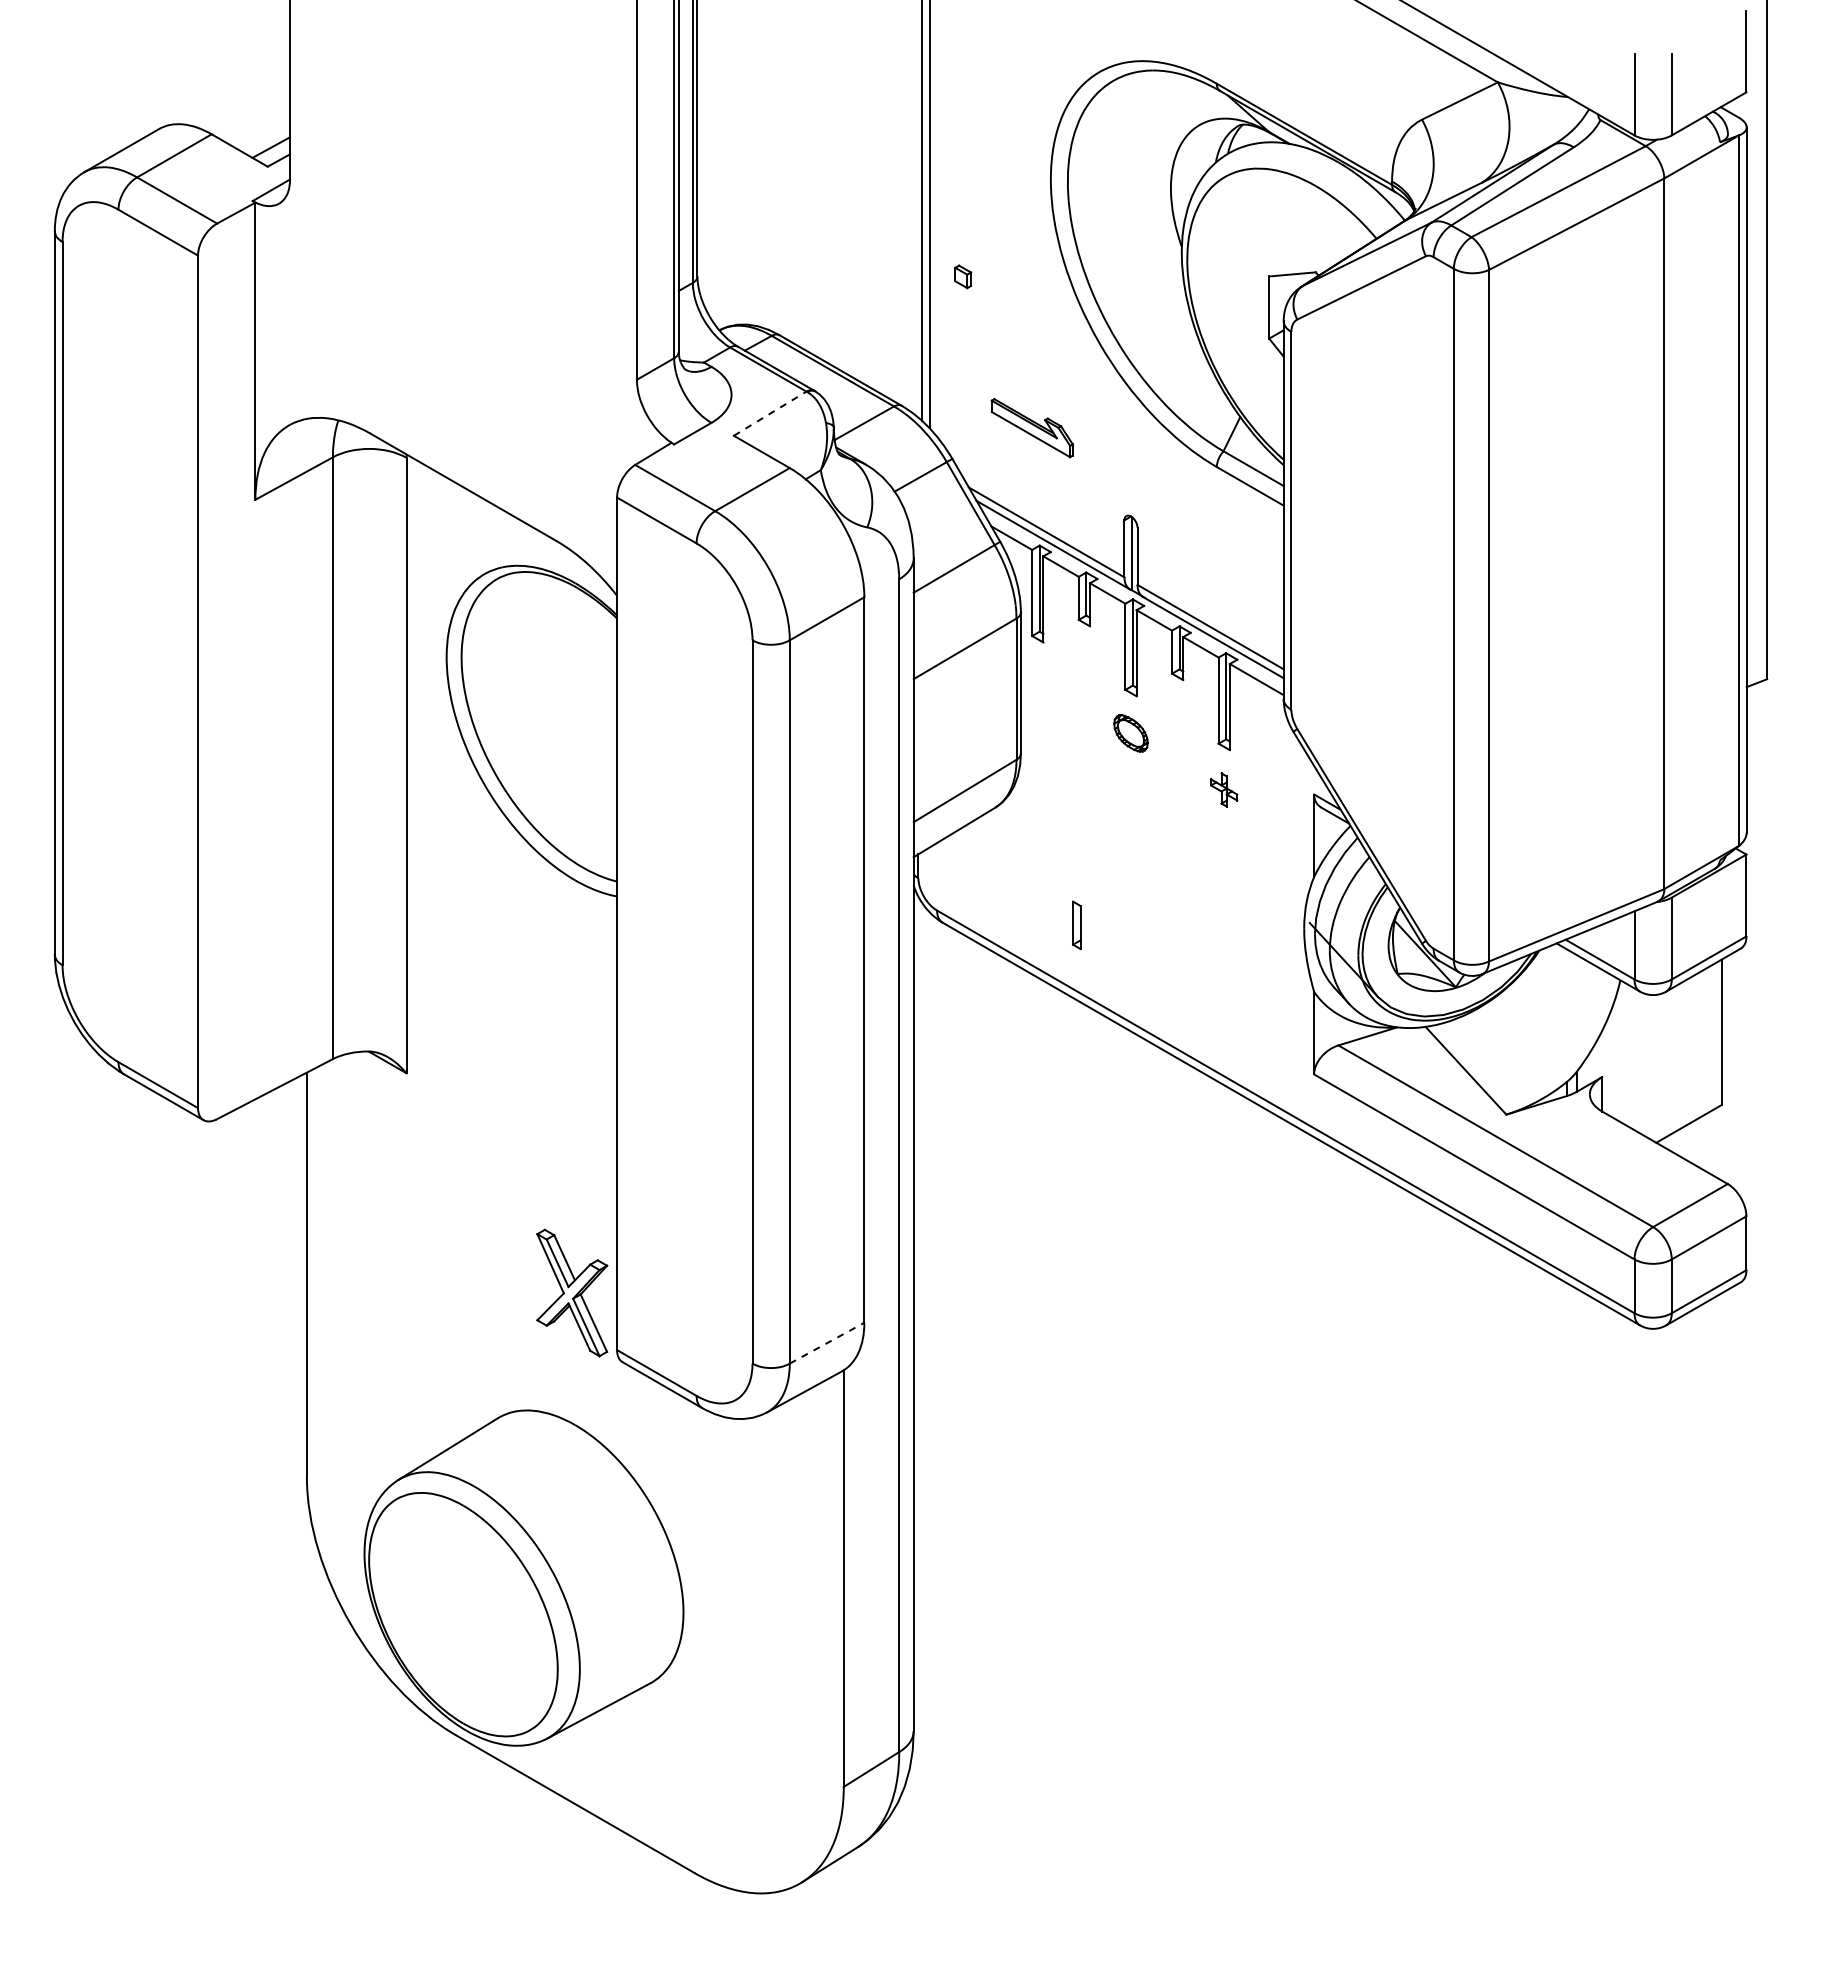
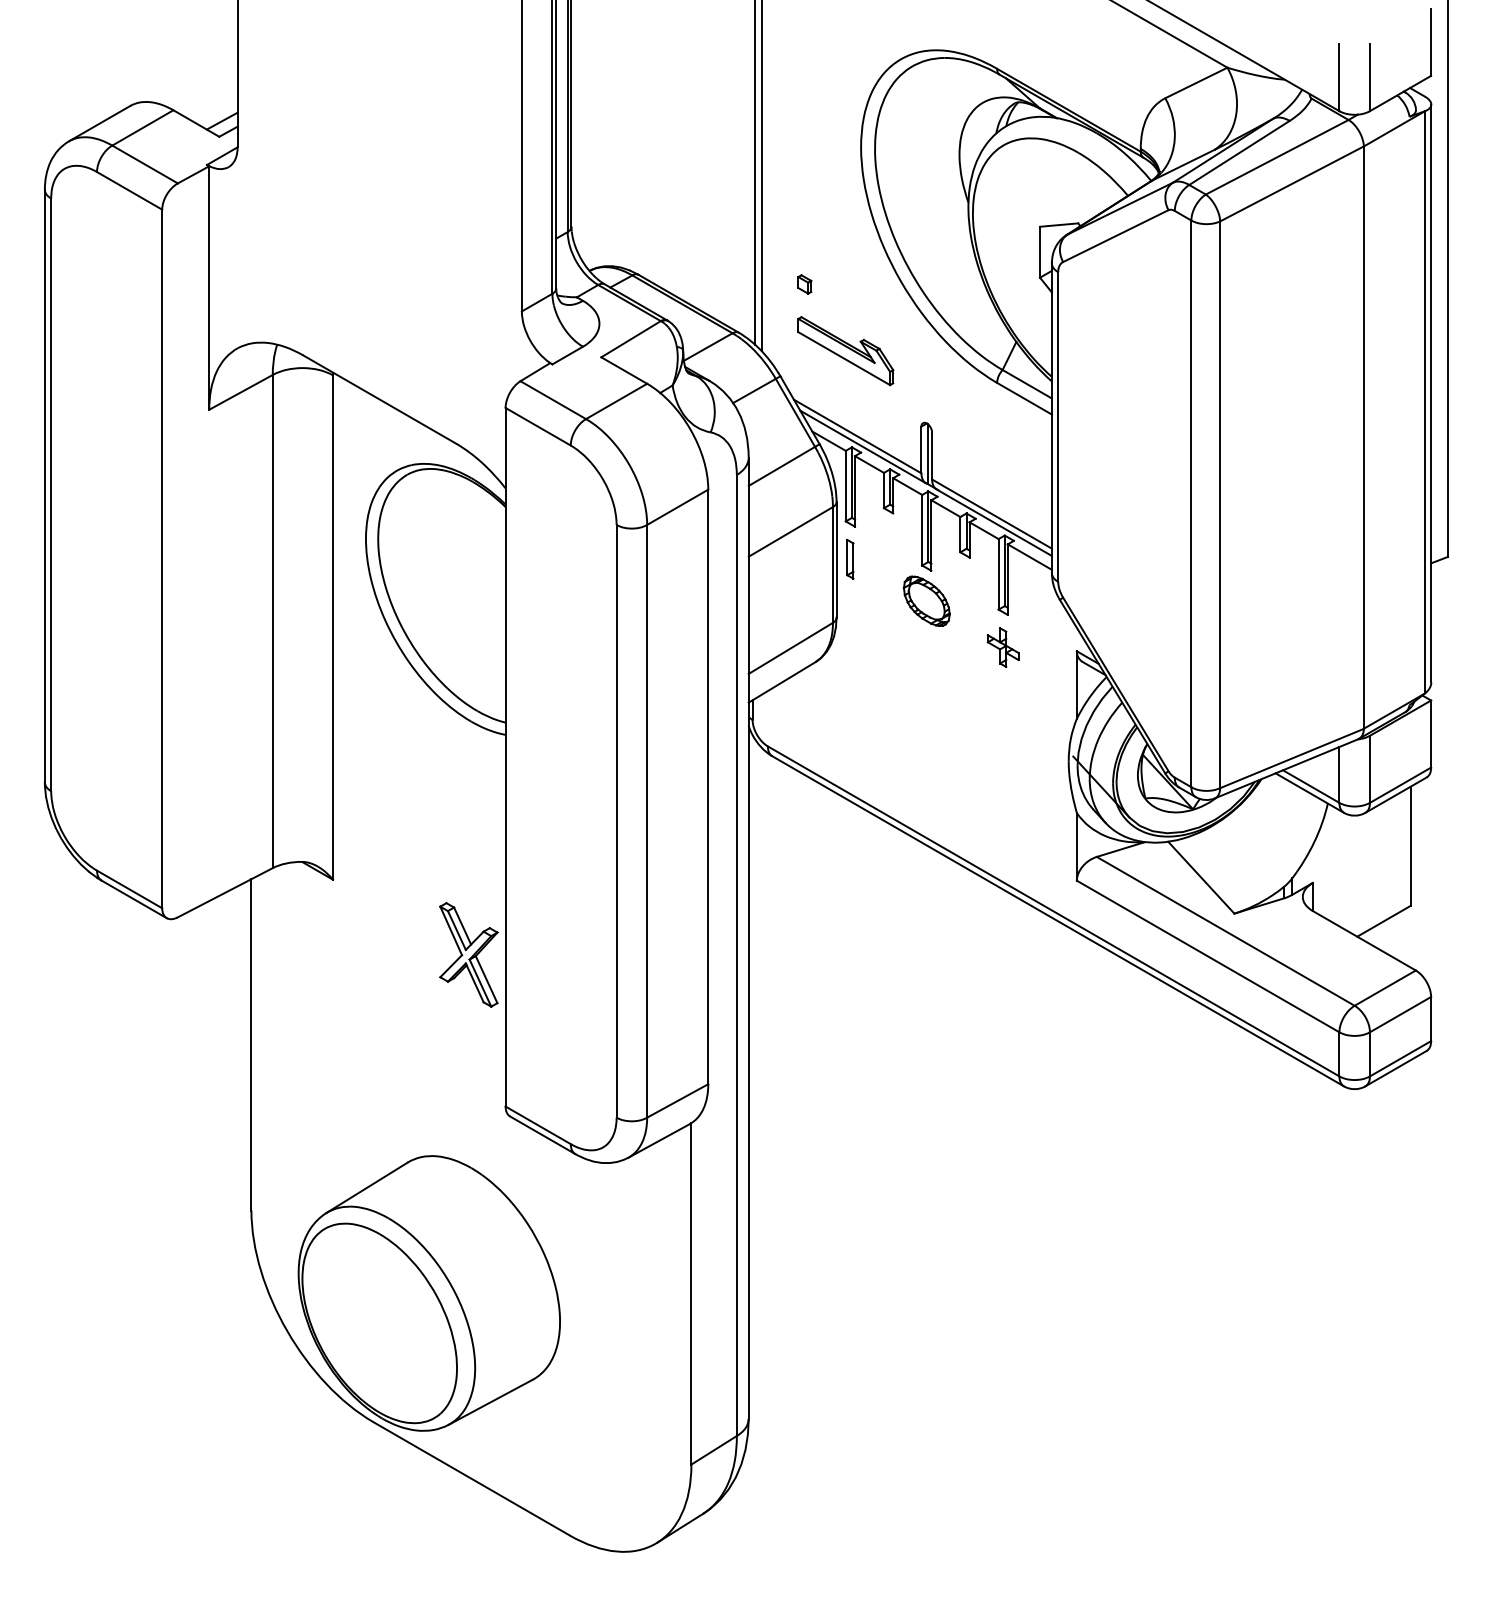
part: (963, 276) -> (805, 284), moved
line: (770, 413) -> (631, 339), dashed -> solid
part: (1032, 427) -> (846, 350), size x1.43
part: (1130, 733) -> (926, 601), size x1.67
part: (1223, 789) -> (1002, 647), size x1.43
part: (1076, 925) -> (850, 559), moved
part: (572, 1292) -> (469, 954), moved
line: (827, 1343) -> (678, 1101), dashed -> solid

